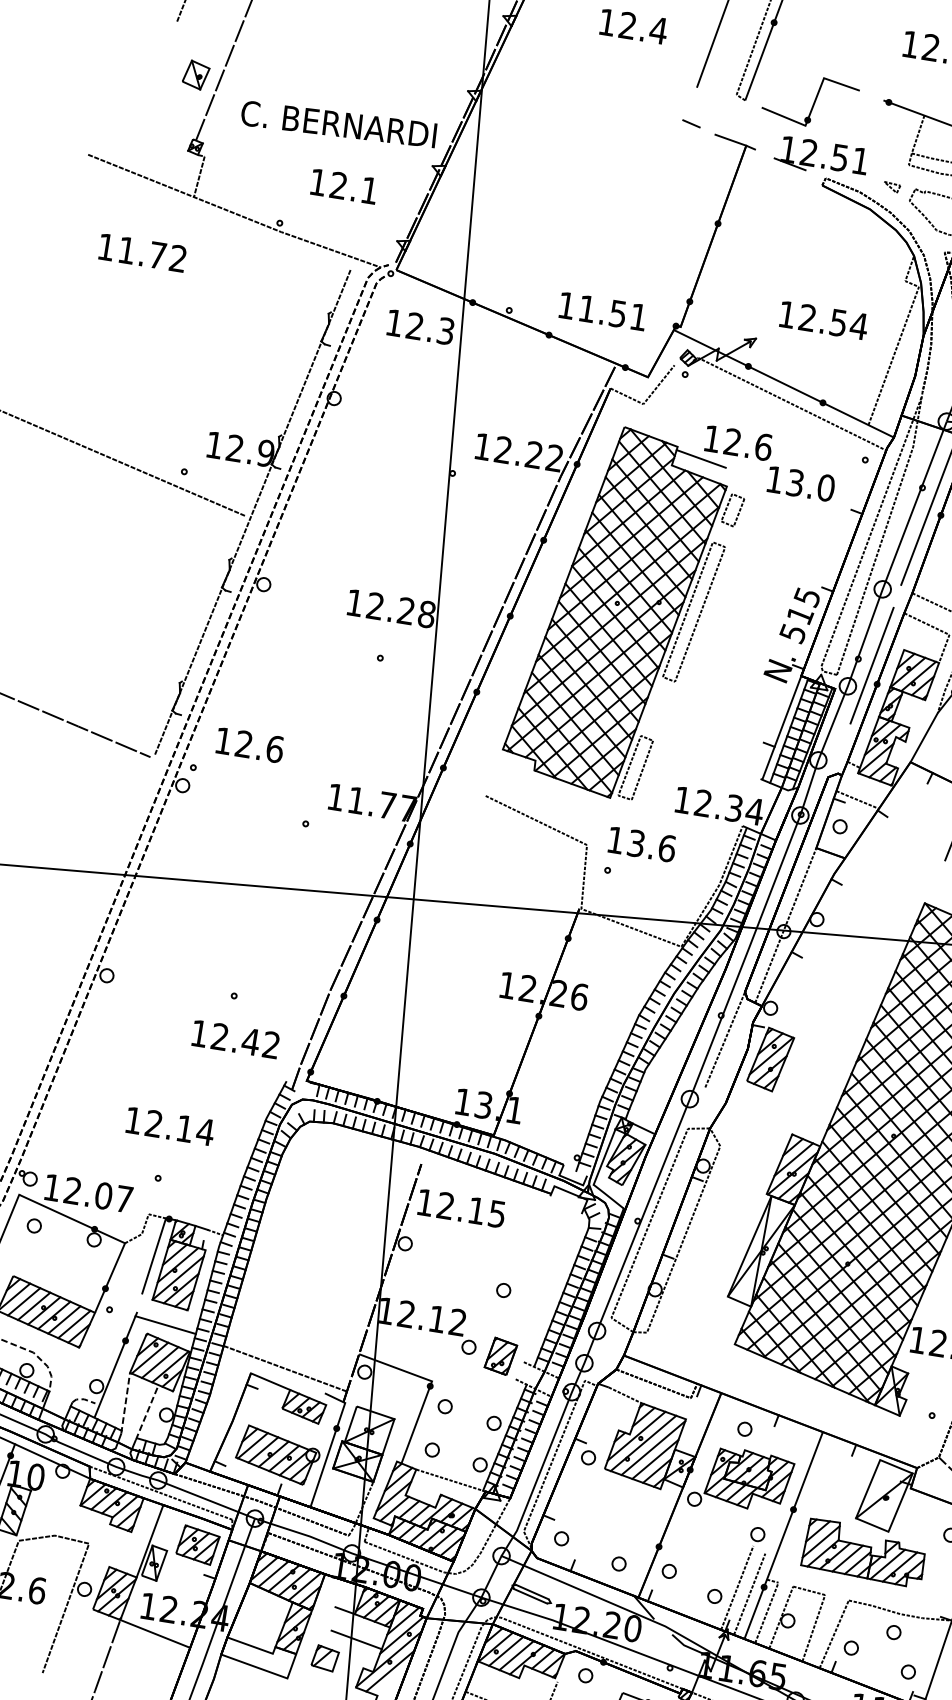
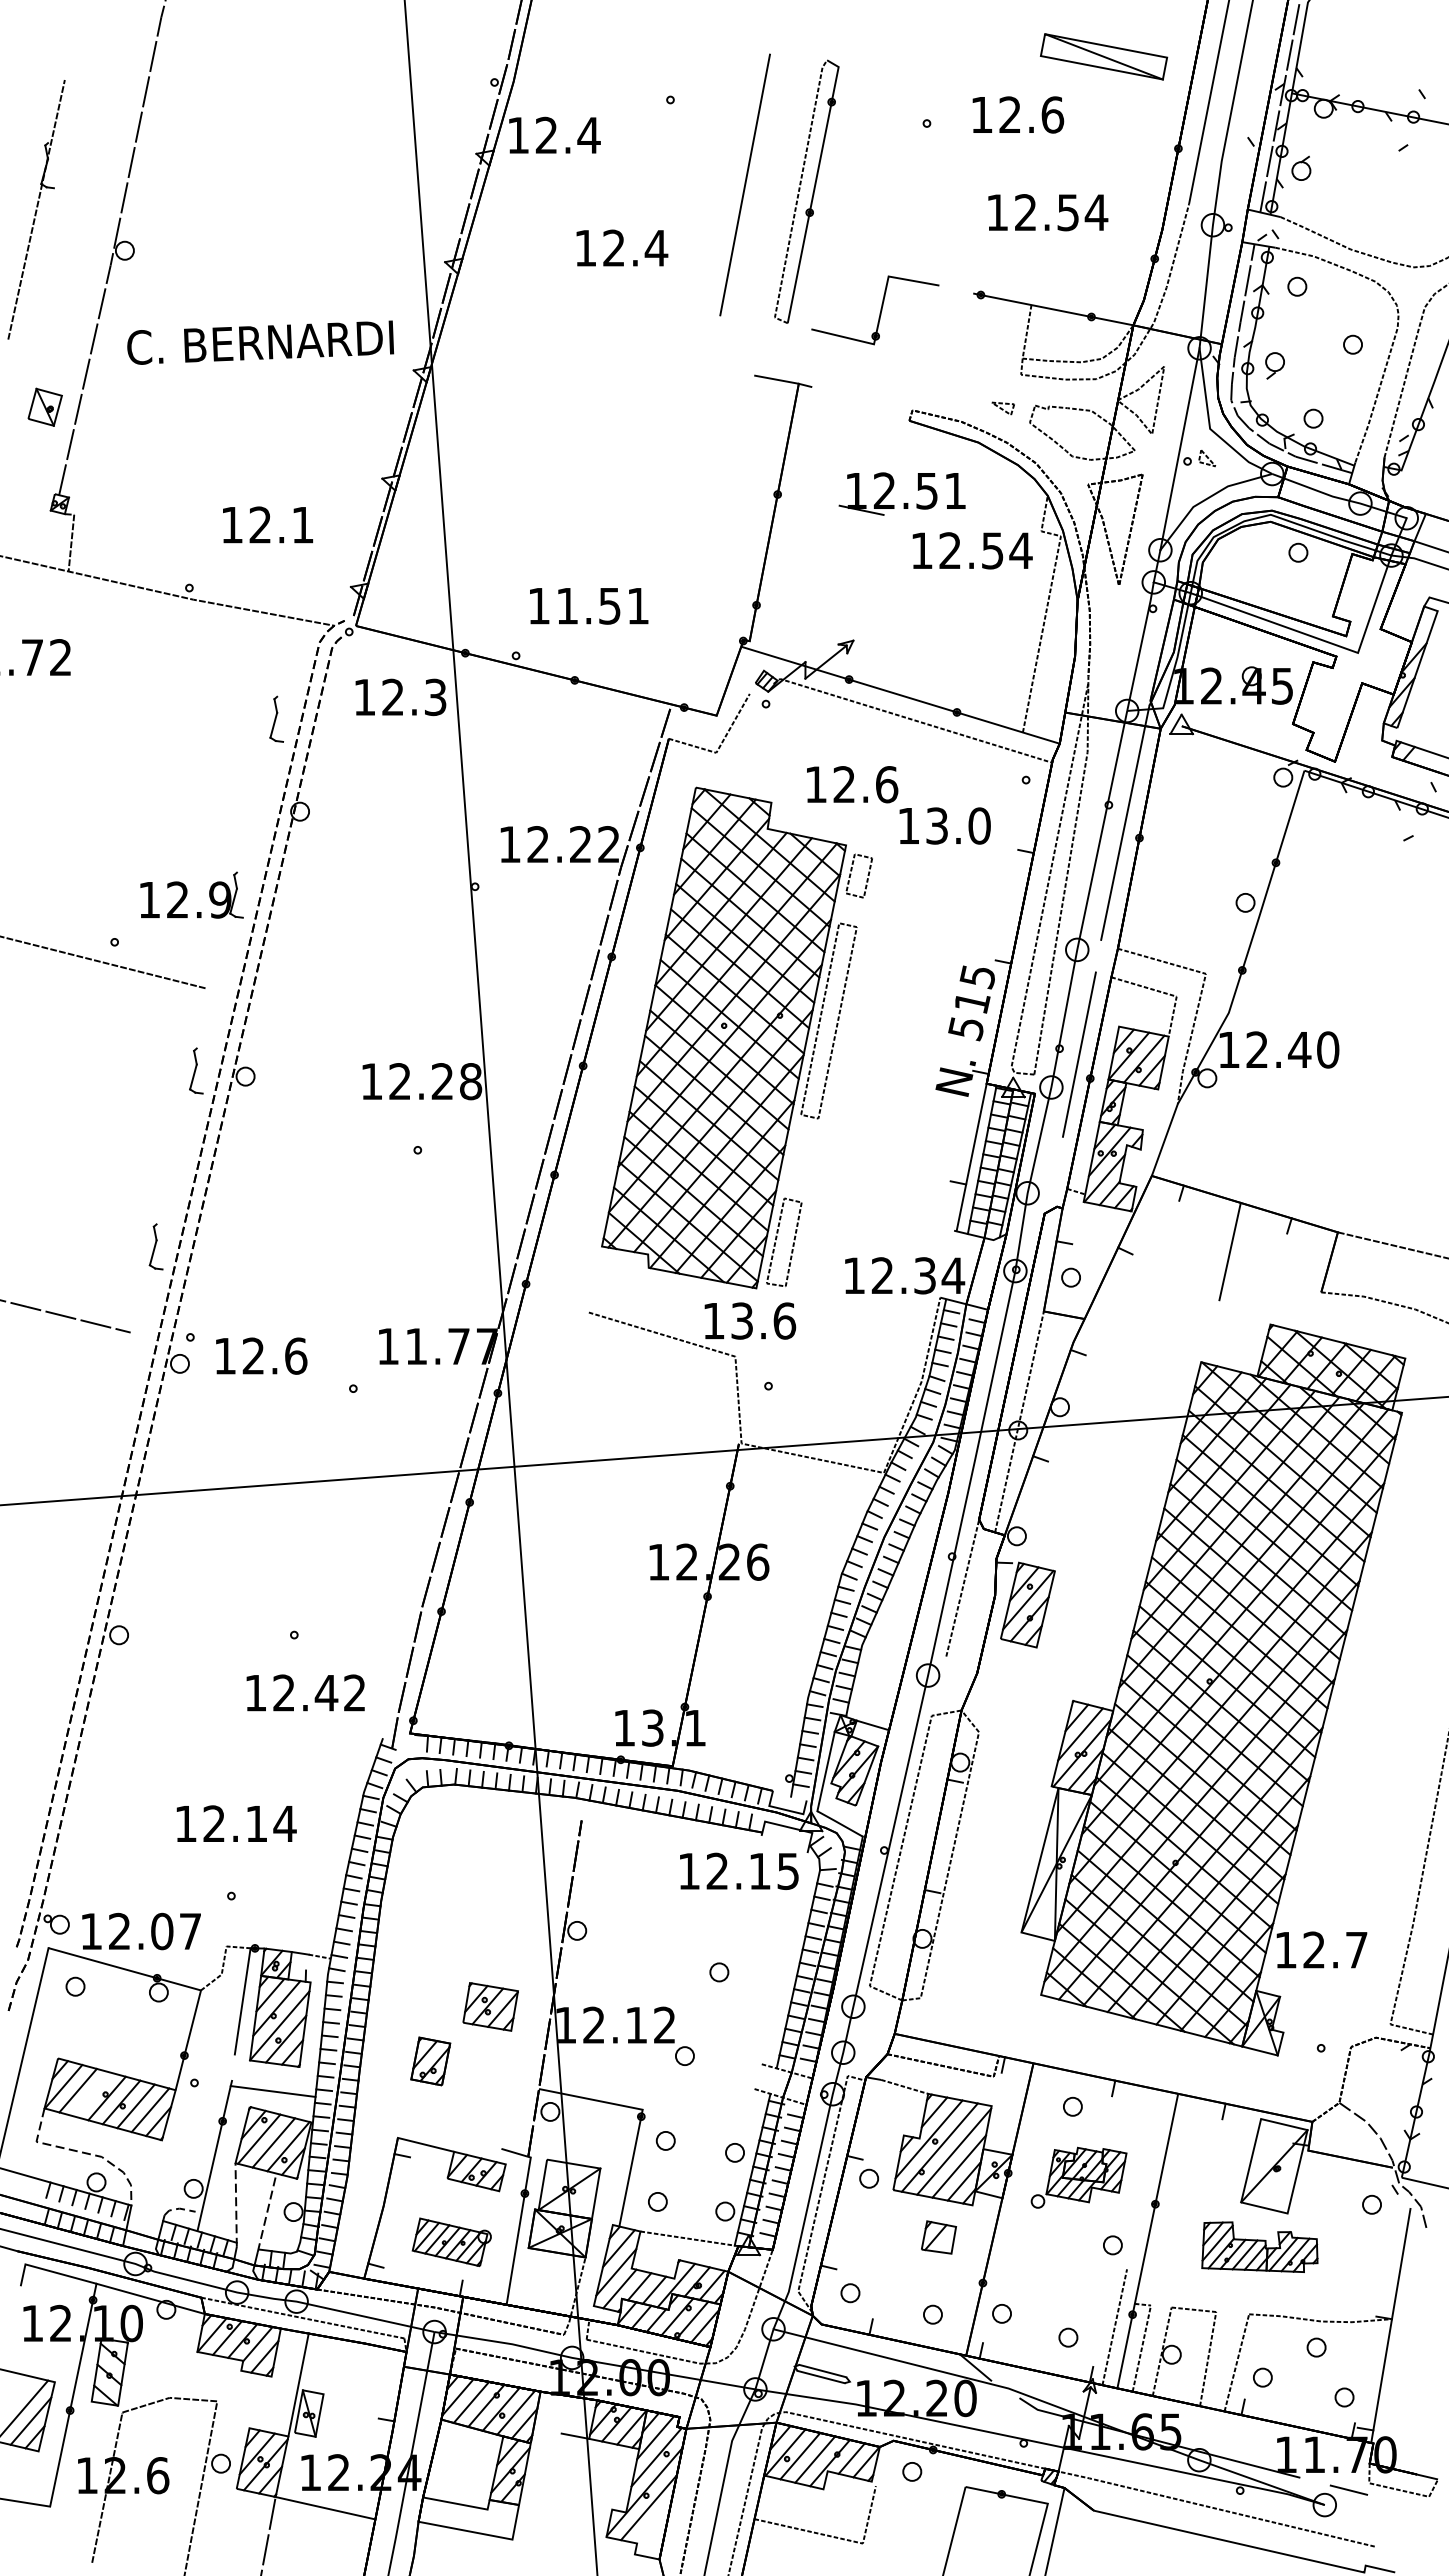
text: (338, 124) -> (260, 342), moved
line: (691, 124) -> (720, 366), removed
part: (814, 152) -> (892, 489), moved
text: (603, 311) -> (589, 606), moved
text: (823, 320) -> (972, 550), moved
line: (701, 458) -> (805, 813), removed
line: (253, 511) -> (215, 980), removed
text: (249, 744) -> (261, 1355), moved
line: (857, 799) -> (1088, 1237), removed
text: (642, 844) -> (750, 1320), moved
text: (461, 1207) -> (739, 1870), moved
line: (34, 1306) -> (92, 2094), removed
part: (500, 1356) -> (430, 2061), moved
line: (284, 1368) -> (442, 2124), removed
part: (277, 1455) -> (451, 2242), size x0.7
part: (740, 1481) -> (1078, 2177), size x0.7
part: (197, 1544) -> (490, 2006), moved
part: (864, 1552) -> (1259, 2246), size x0.7
line: (737, 1587) -> (1096, 2321), removed
line: (356, 1639) -> (596, 2472), removed
part: (325, 1658) -> (939, 2237), moved

